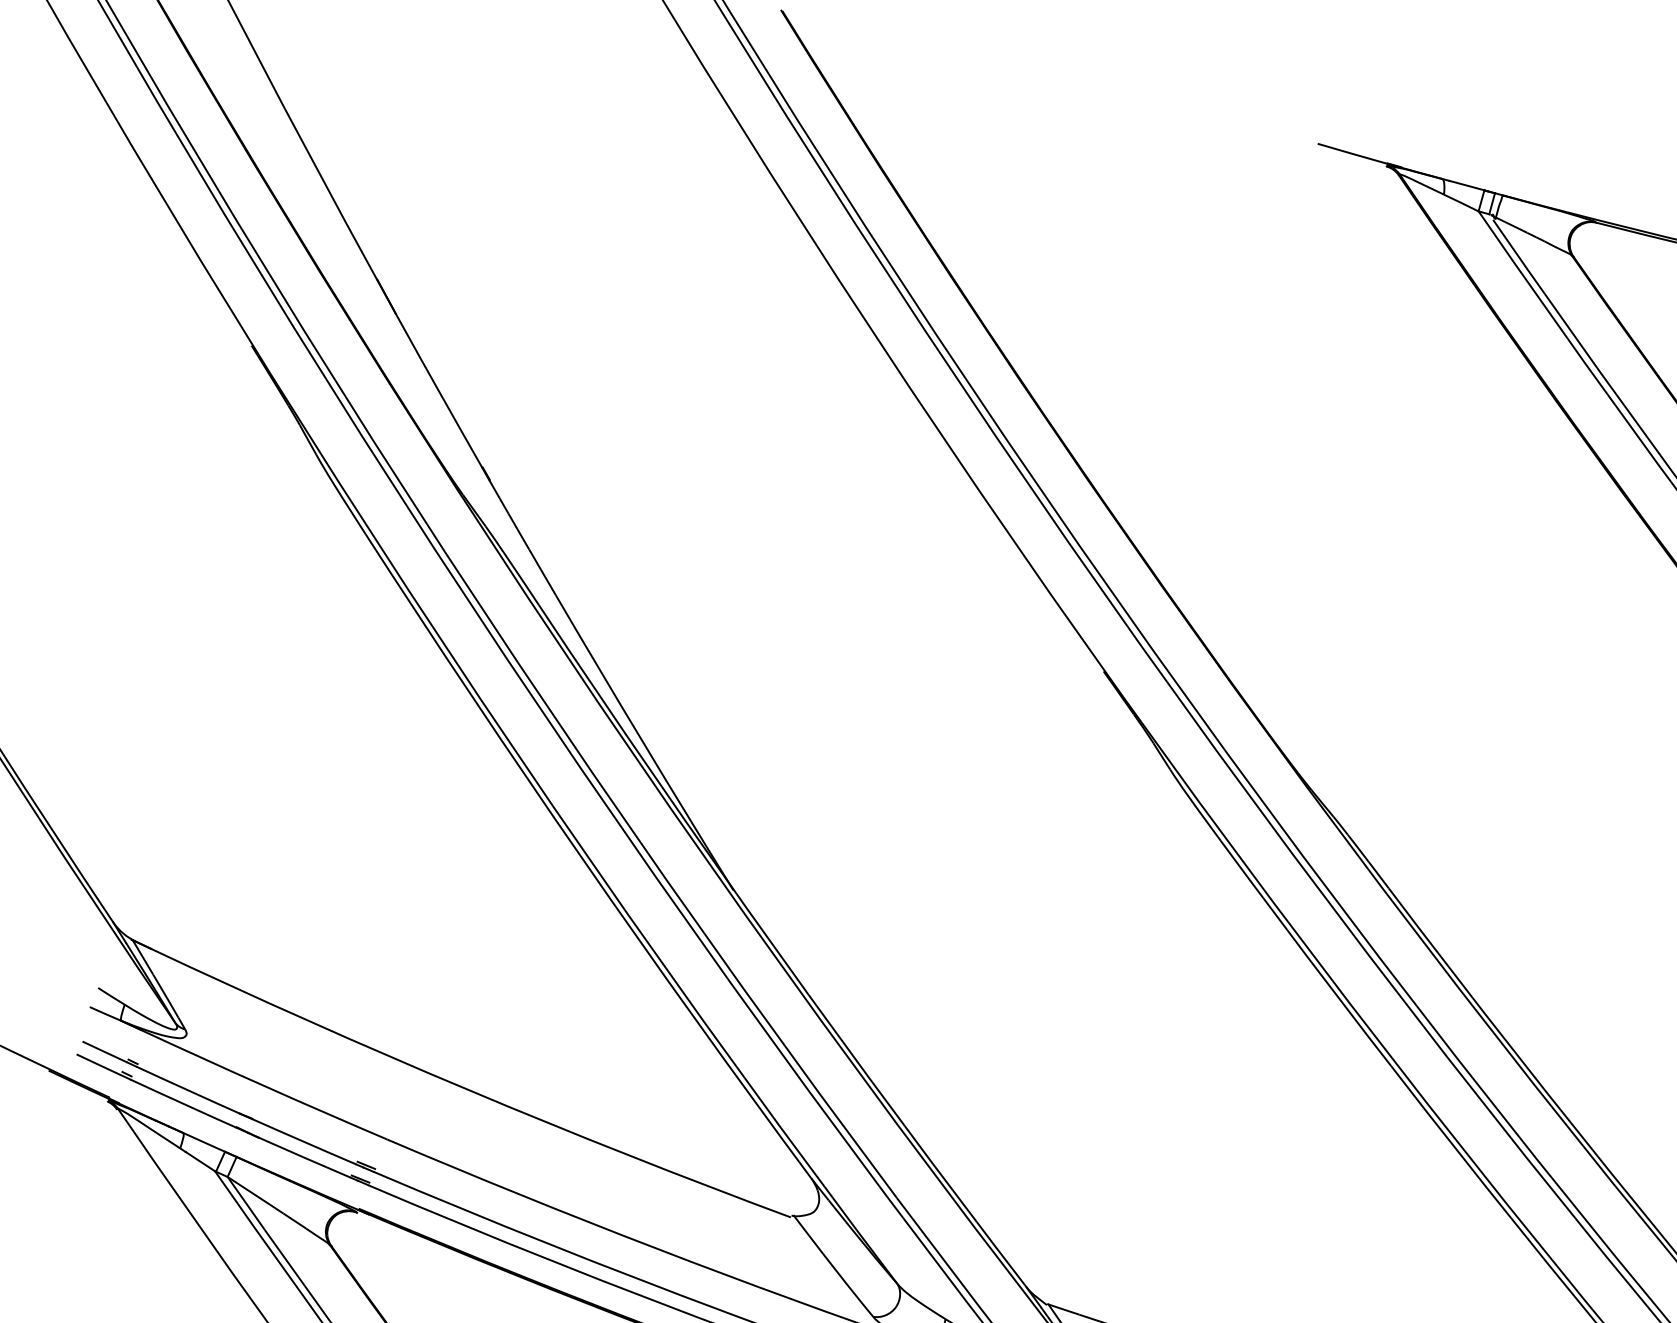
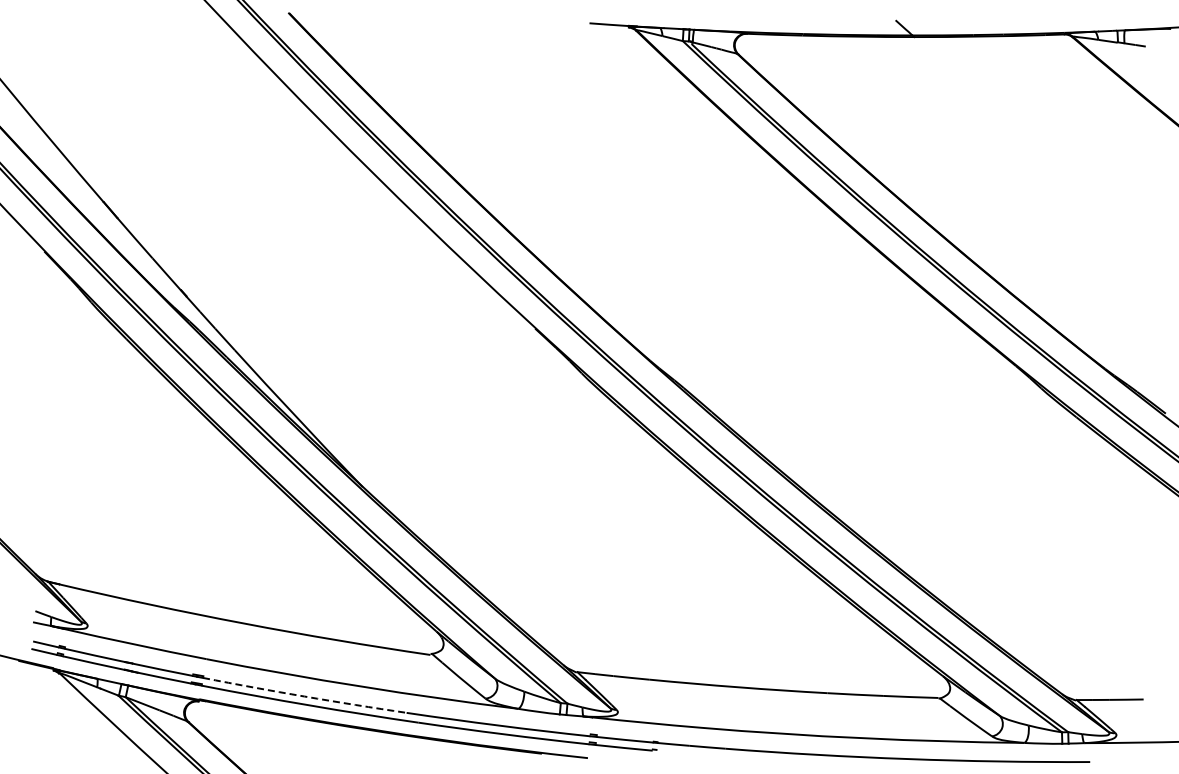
arc: (548, 1243) -> (304, 696), solid -> dashed

